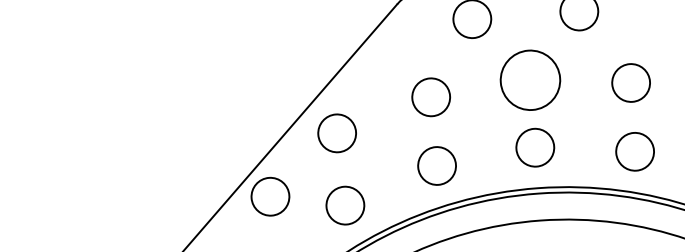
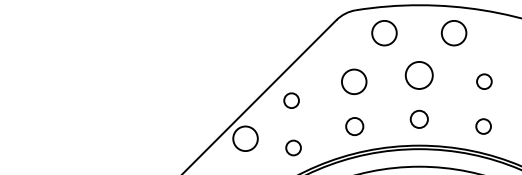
circle: (530, 80) -> (419, 75), size x0.7
circle: (631, 82) -> (484, 81), size x0.6
circle: (336, 132) -> (291, 100), size x0.6
circle: (535, 147) -> (419, 119), size x0.7
circle: (634, 151) -> (483, 126), size x0.6
circle: (436, 165) -> (354, 126), size x0.7
circle: (345, 204) -> (293, 147), size x0.6

